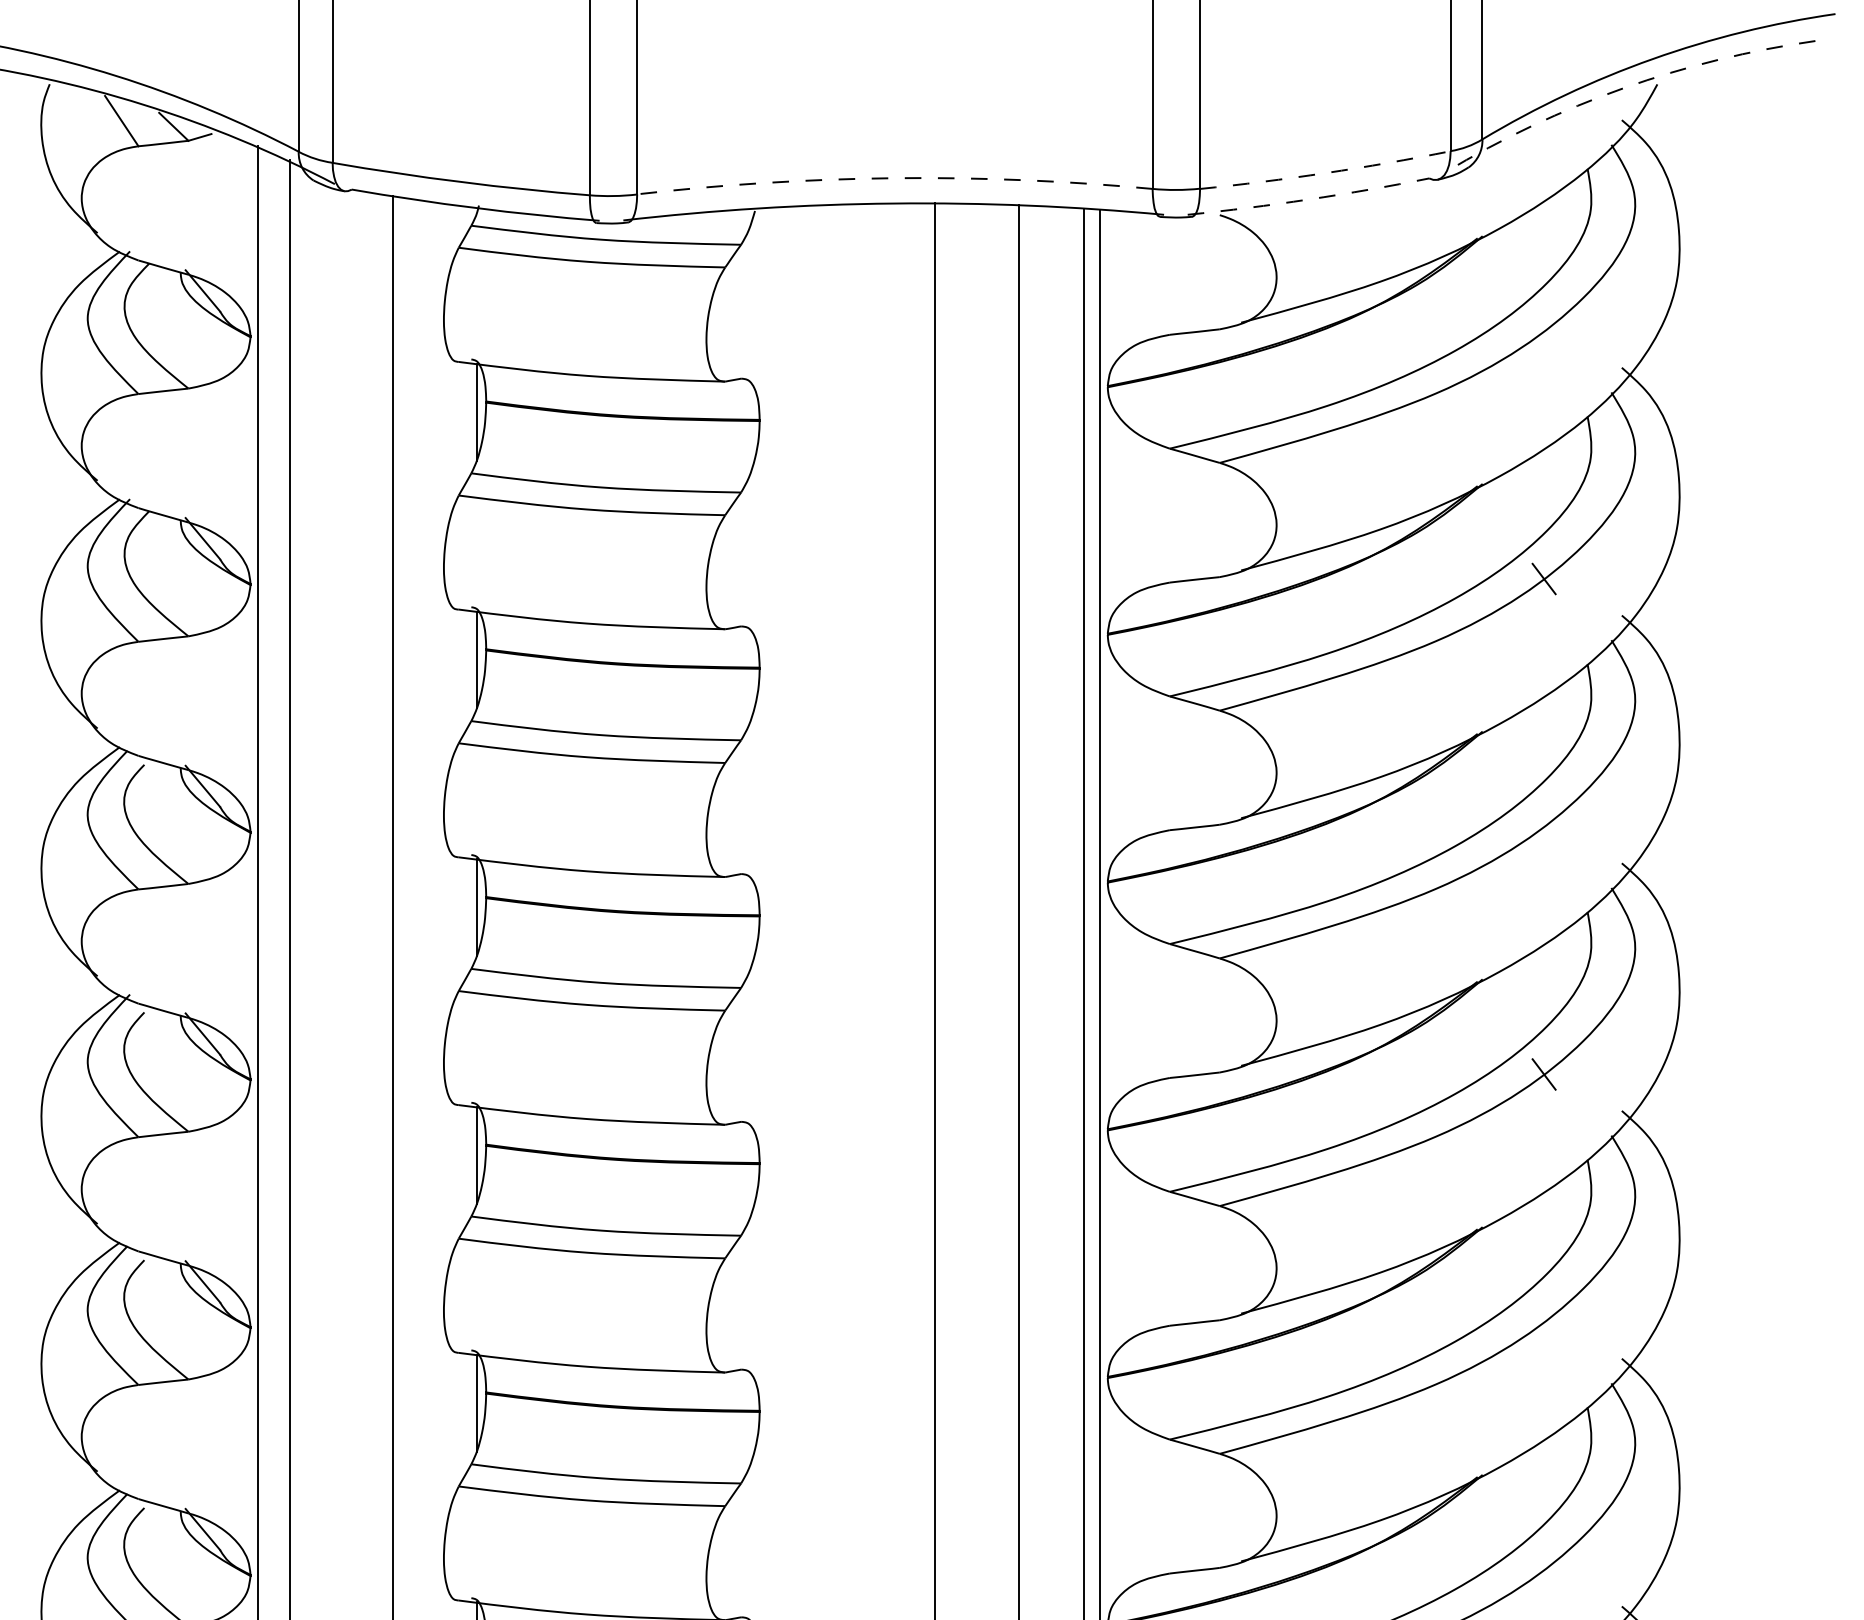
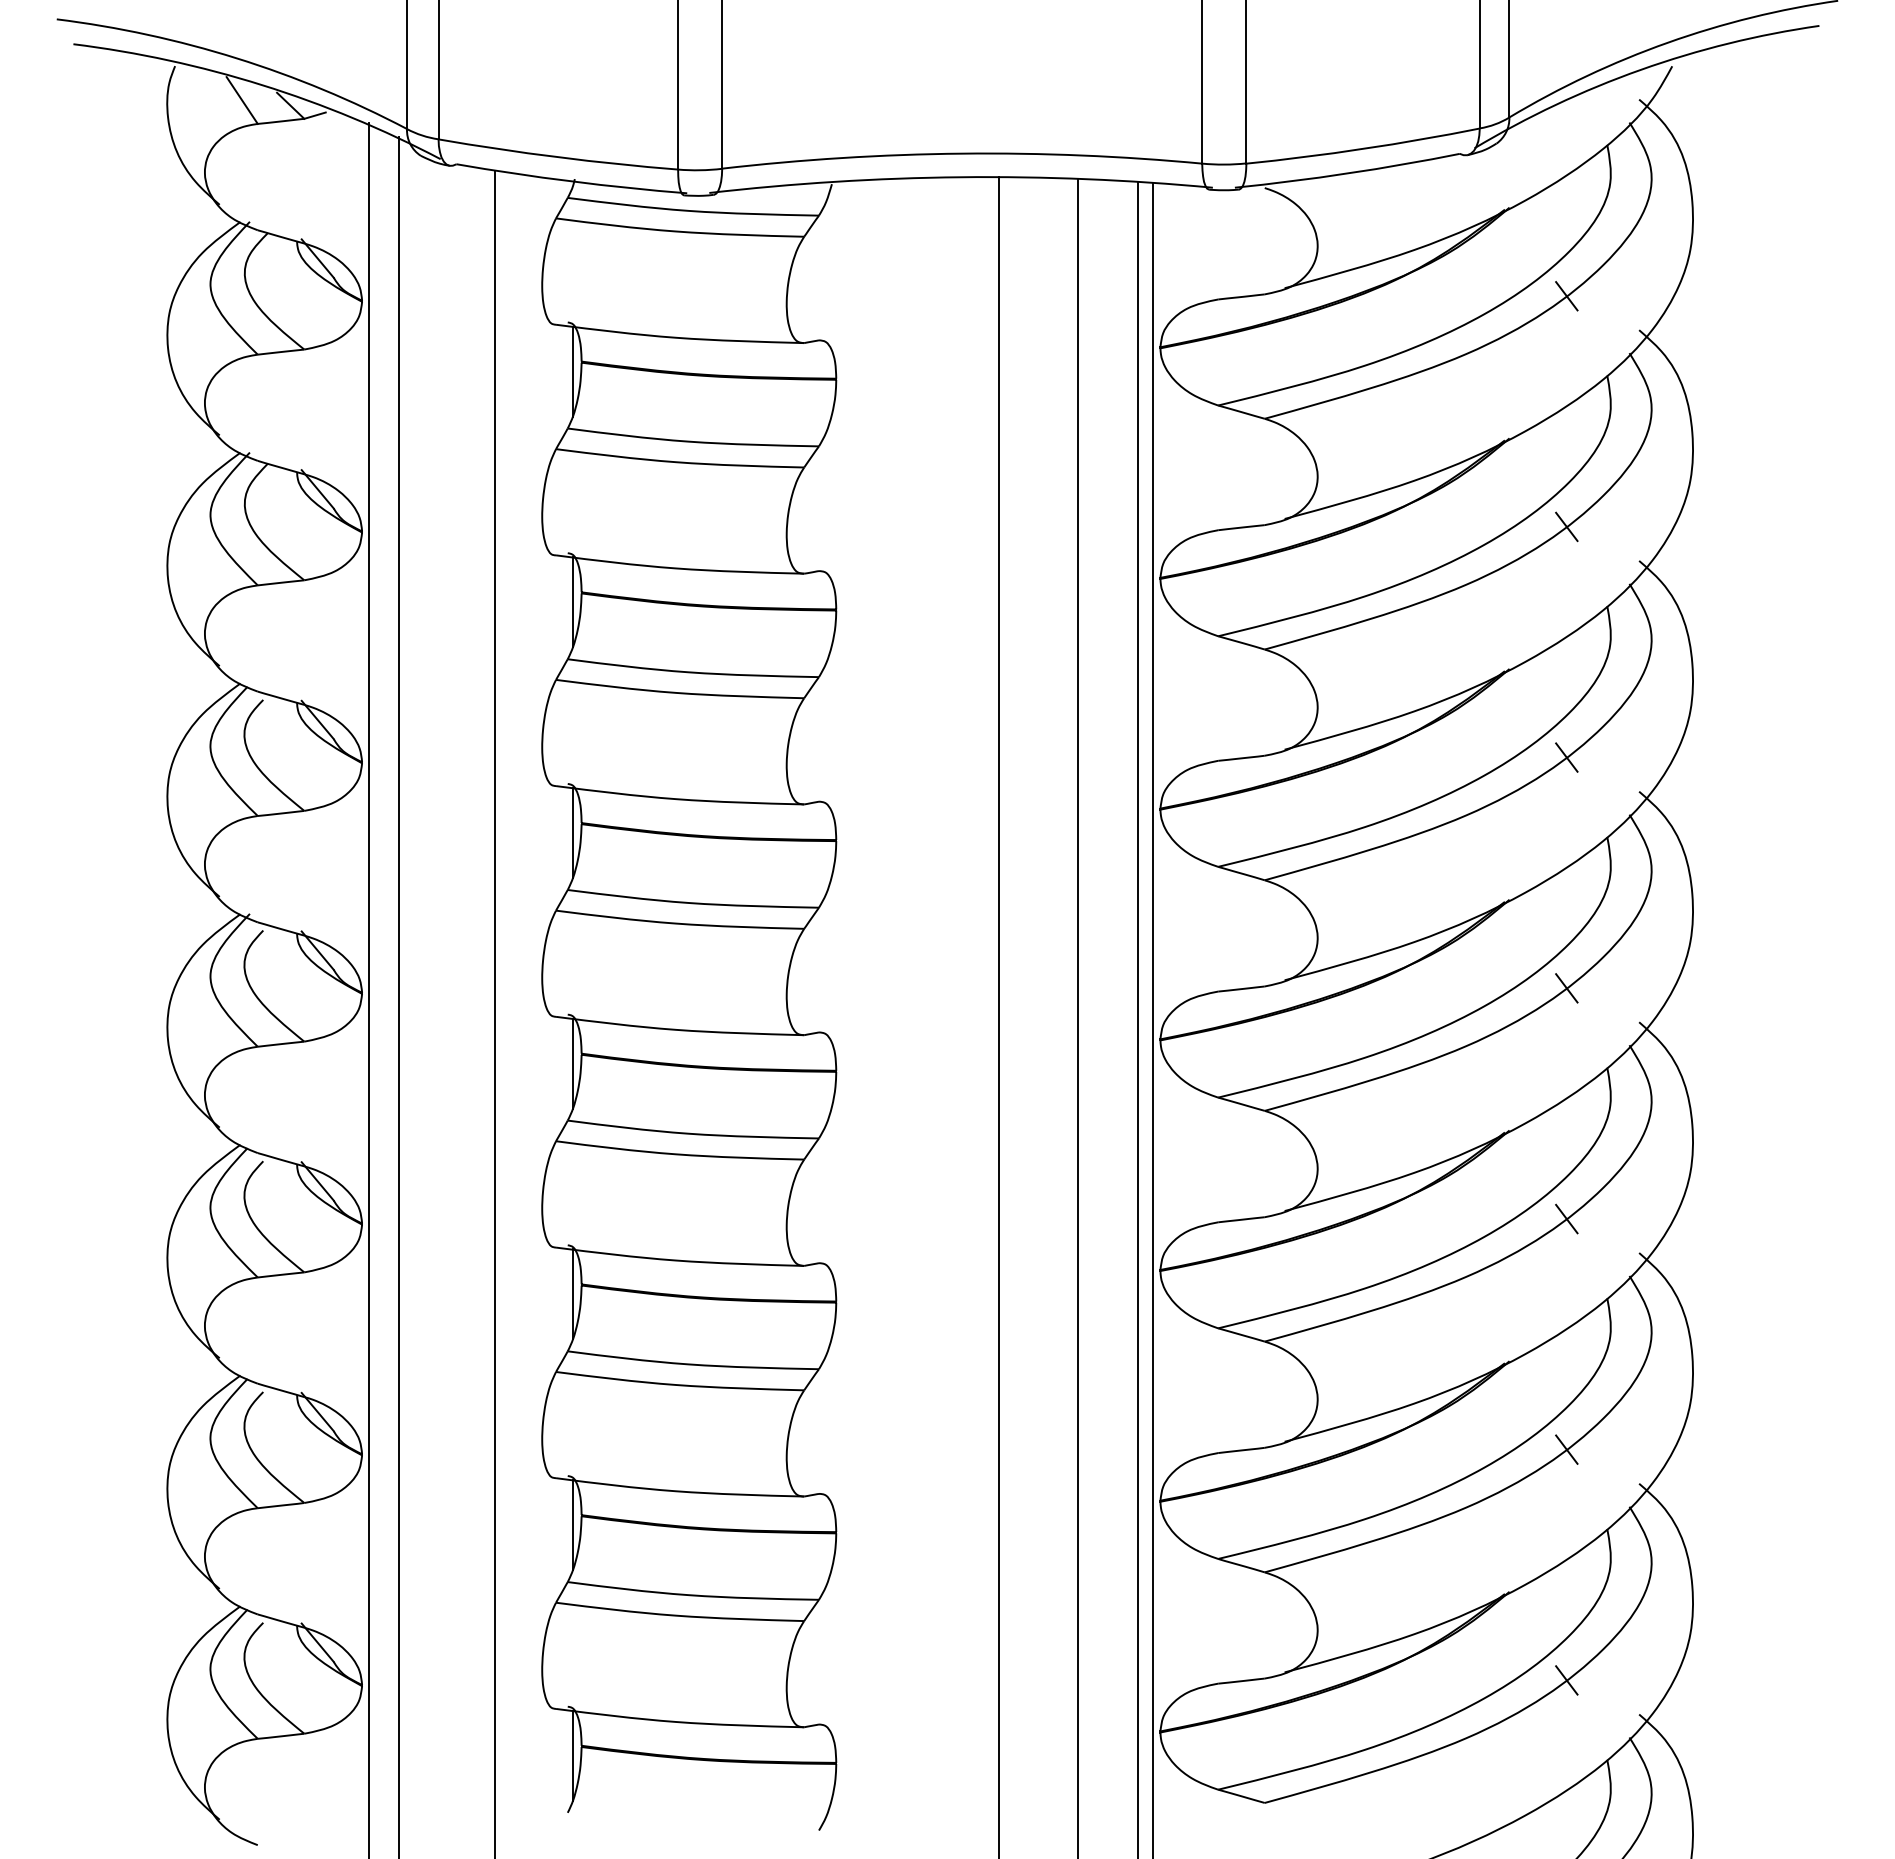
arc: (1623, 87) -> (1640, 69), dashed -> solid
arc: (1325, 172) -> (1363, 148), dashed -> solid
arc: (895, 178) -> (962, 153), dashed -> solid
arc: (1308, 199) -> (1347, 173), dashed -> solid
line: (1543, 331) -> (1566, 296), added
line: (1543, 826) -> (1566, 757), added
line: (1543, 1321) -> (1566, 1218), added
line: (1543, 1569) -> (1566, 1449), added

